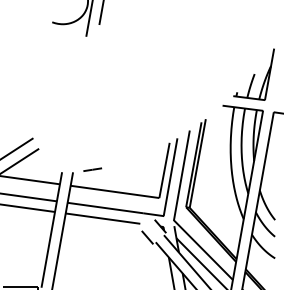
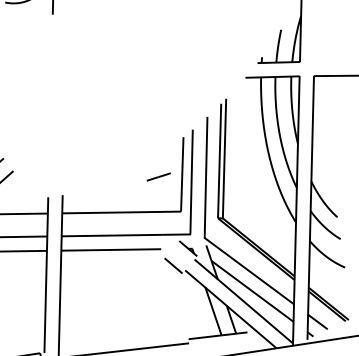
line: (92, 169) -> (158, 176), moved

